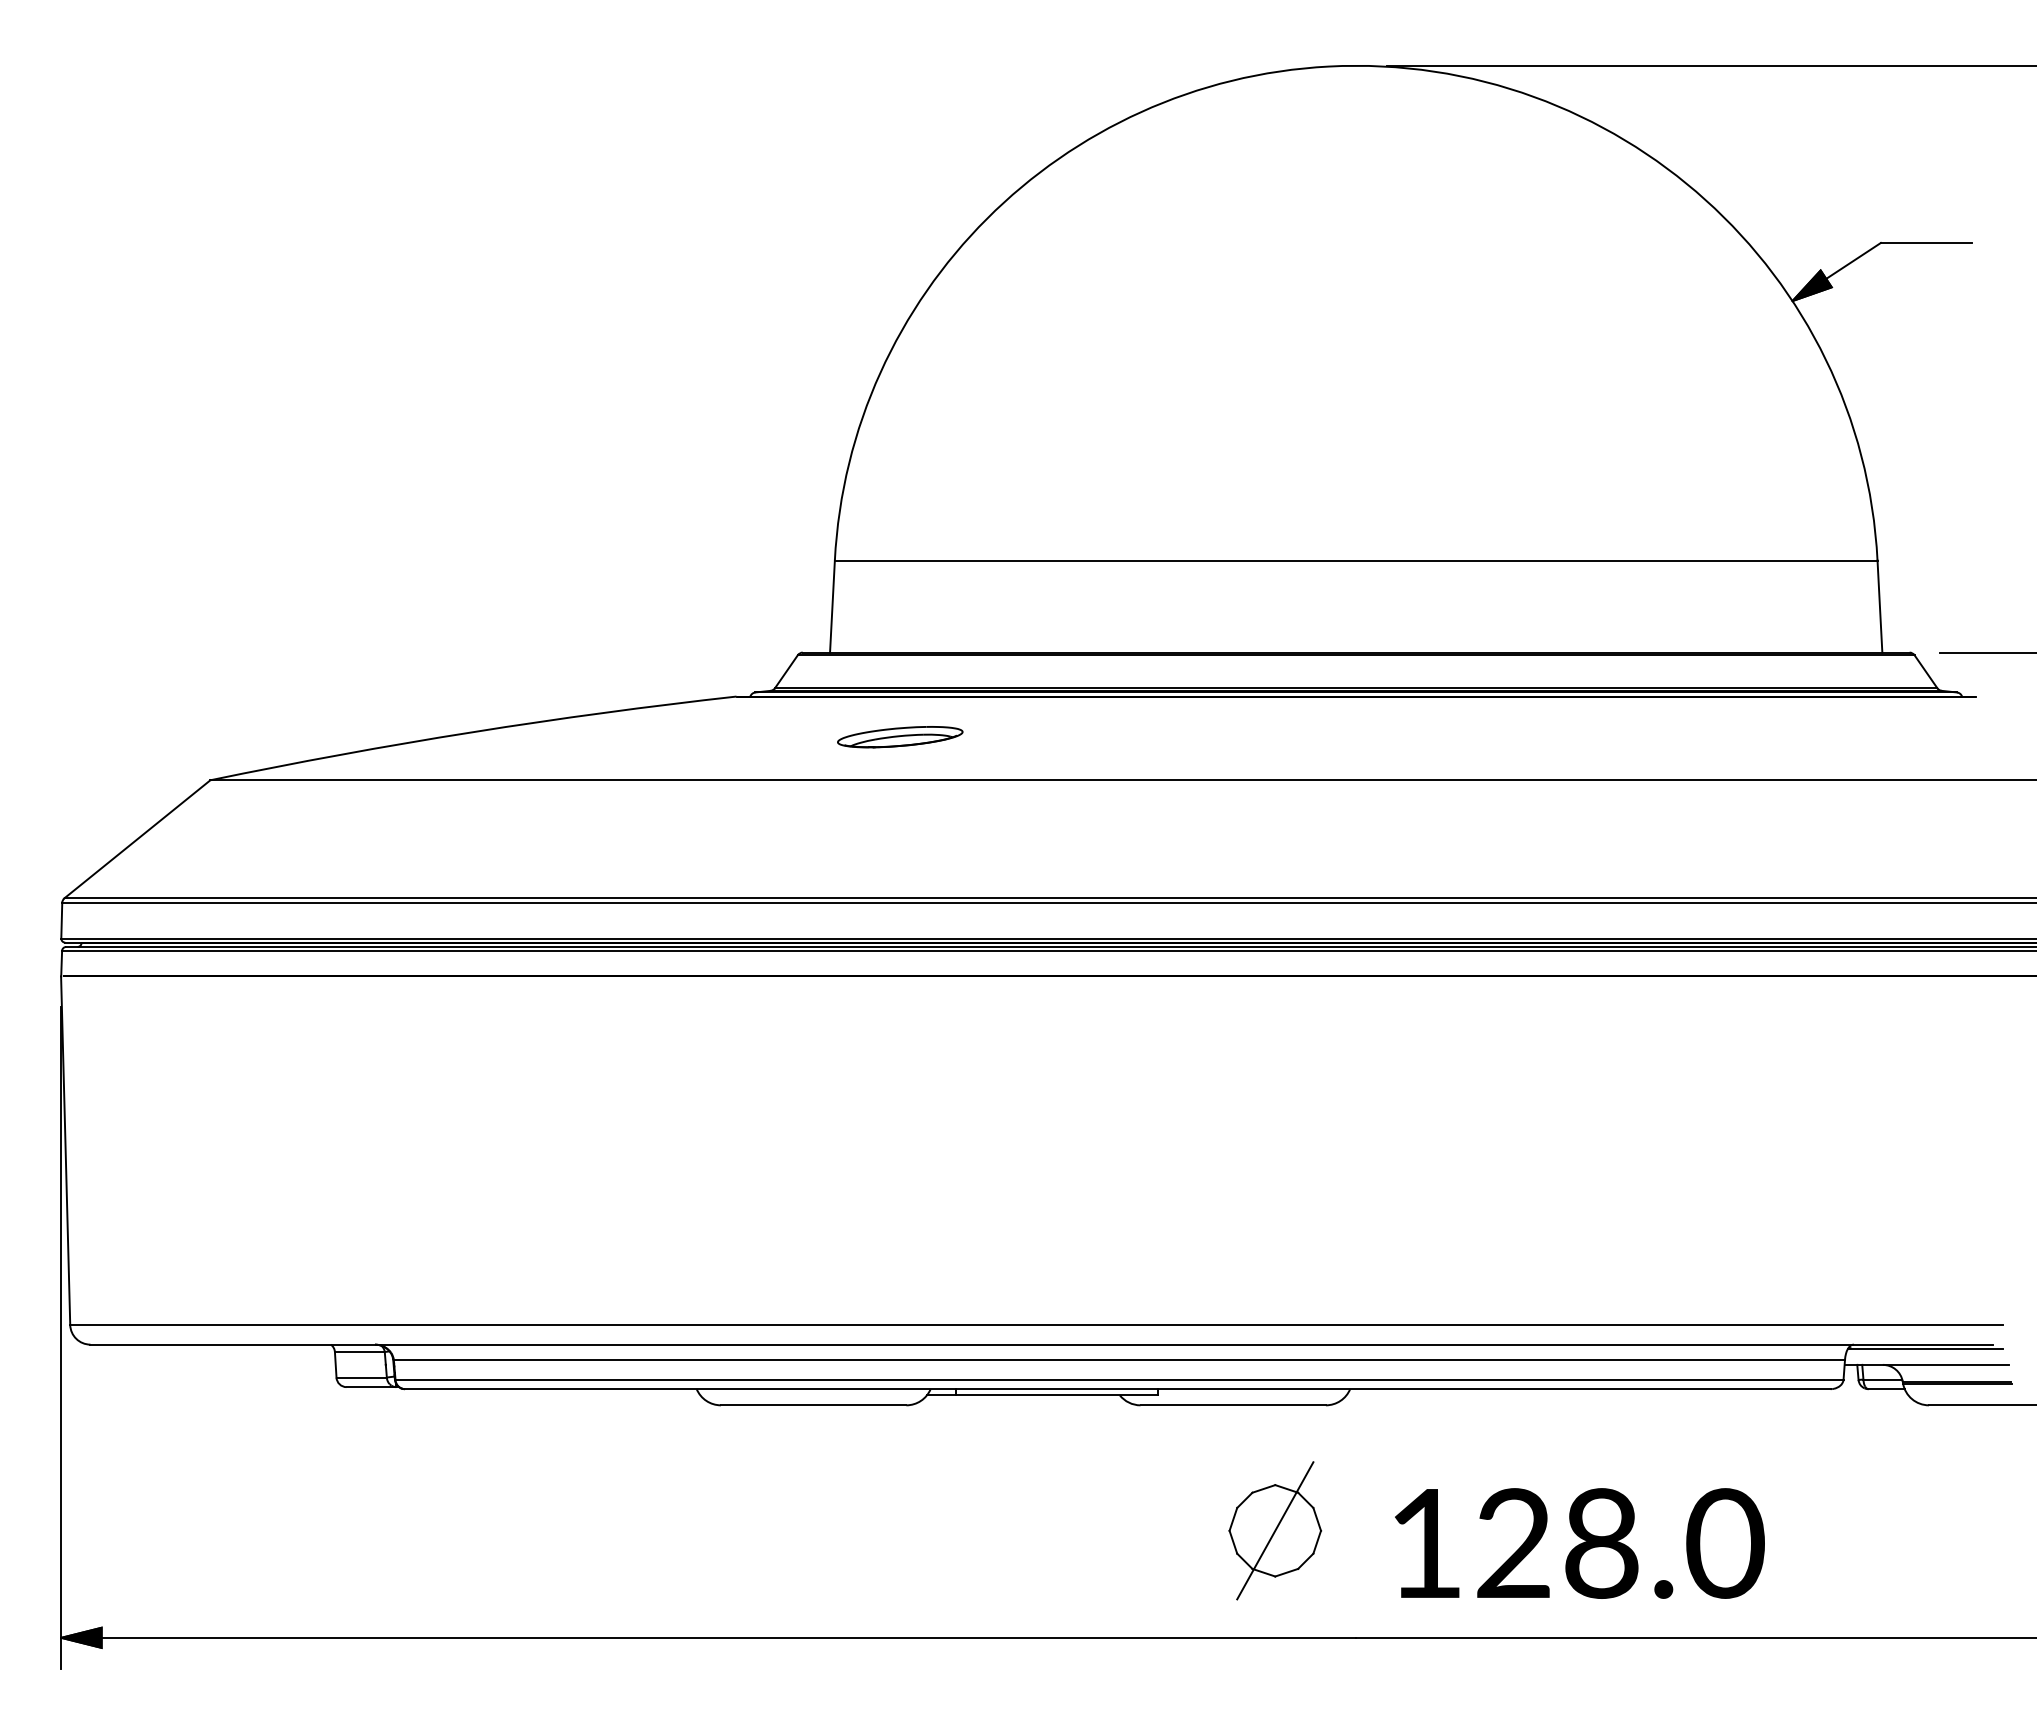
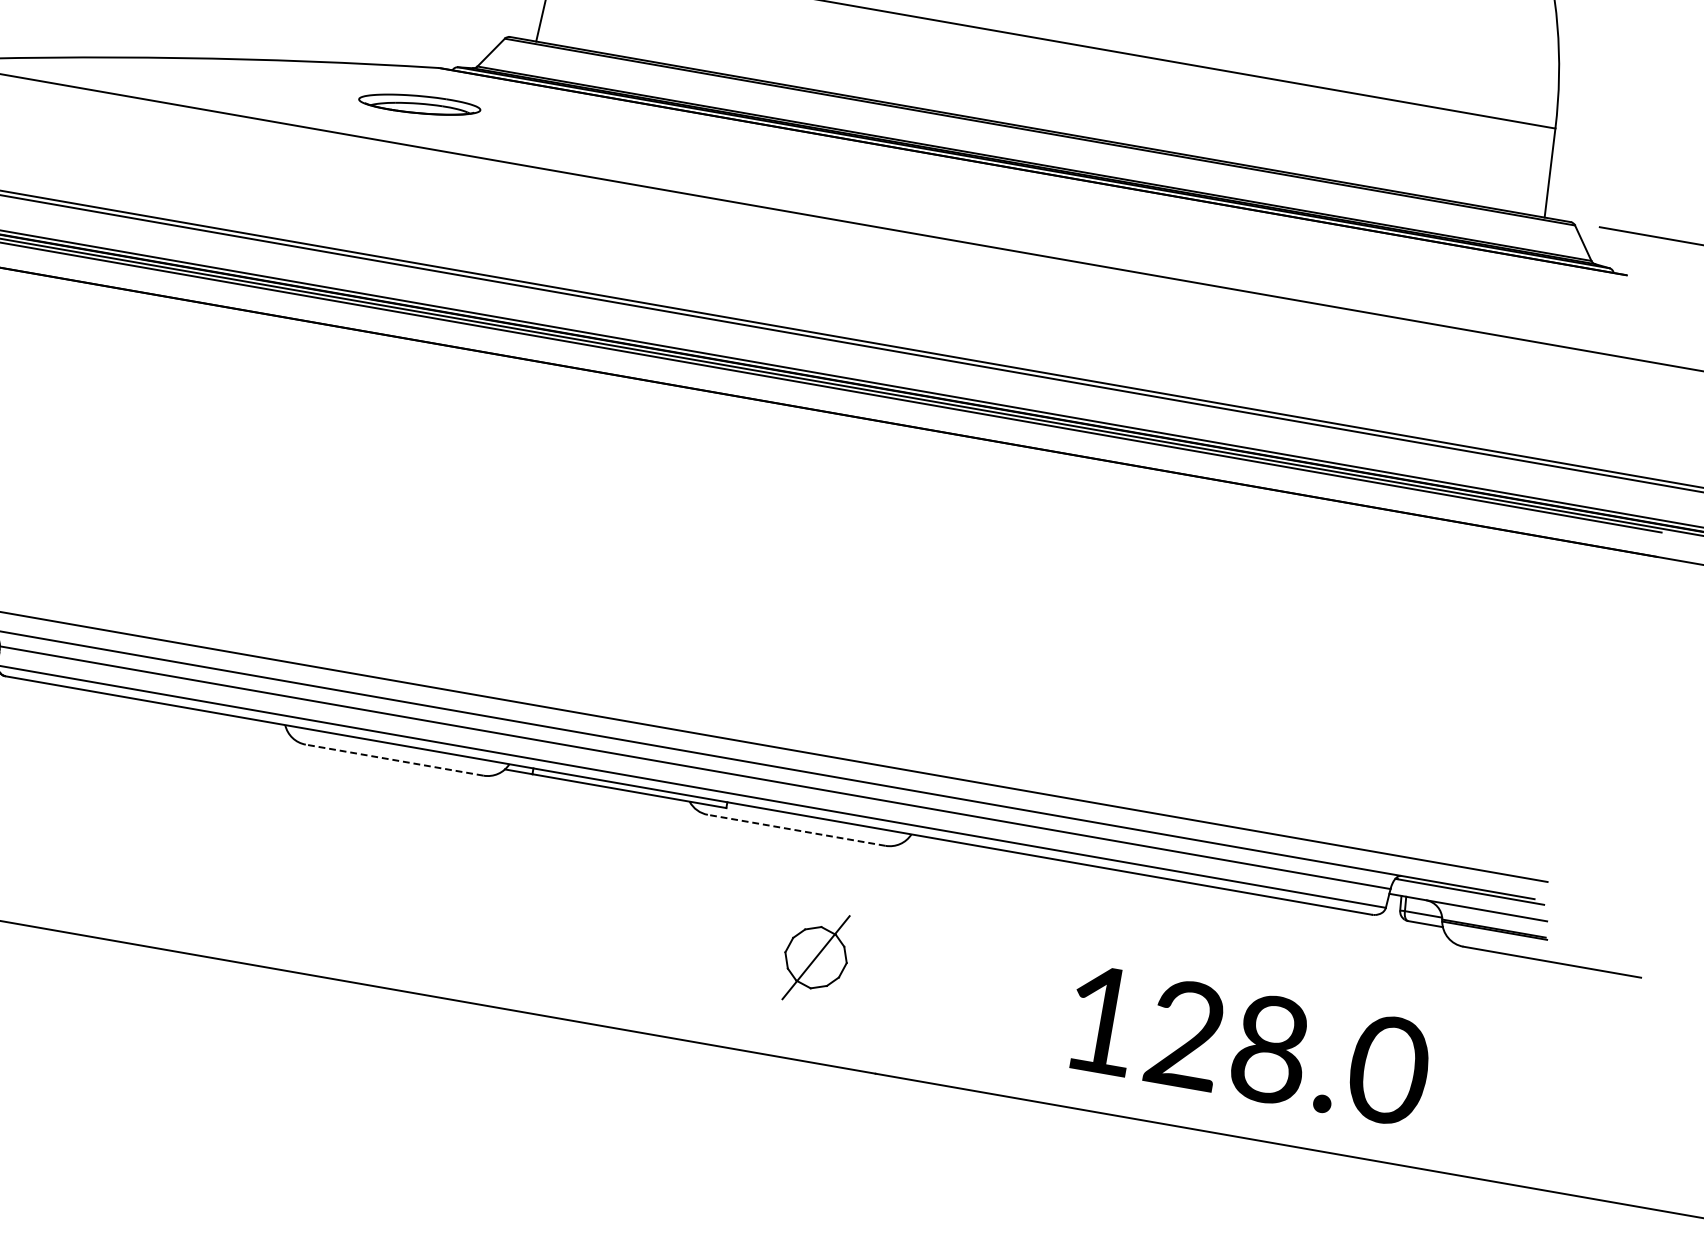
part: (900, 737) -> (419, 105), moved
line: (813, 1405) -> (394, 760), solid -> dashed
line: (1233, 1405) -> (796, 830), solid -> dashed
part: (1275, 1530) -> (816, 957), size x0.7
text: (1579, 1543) -> (1249, 1045), moved

